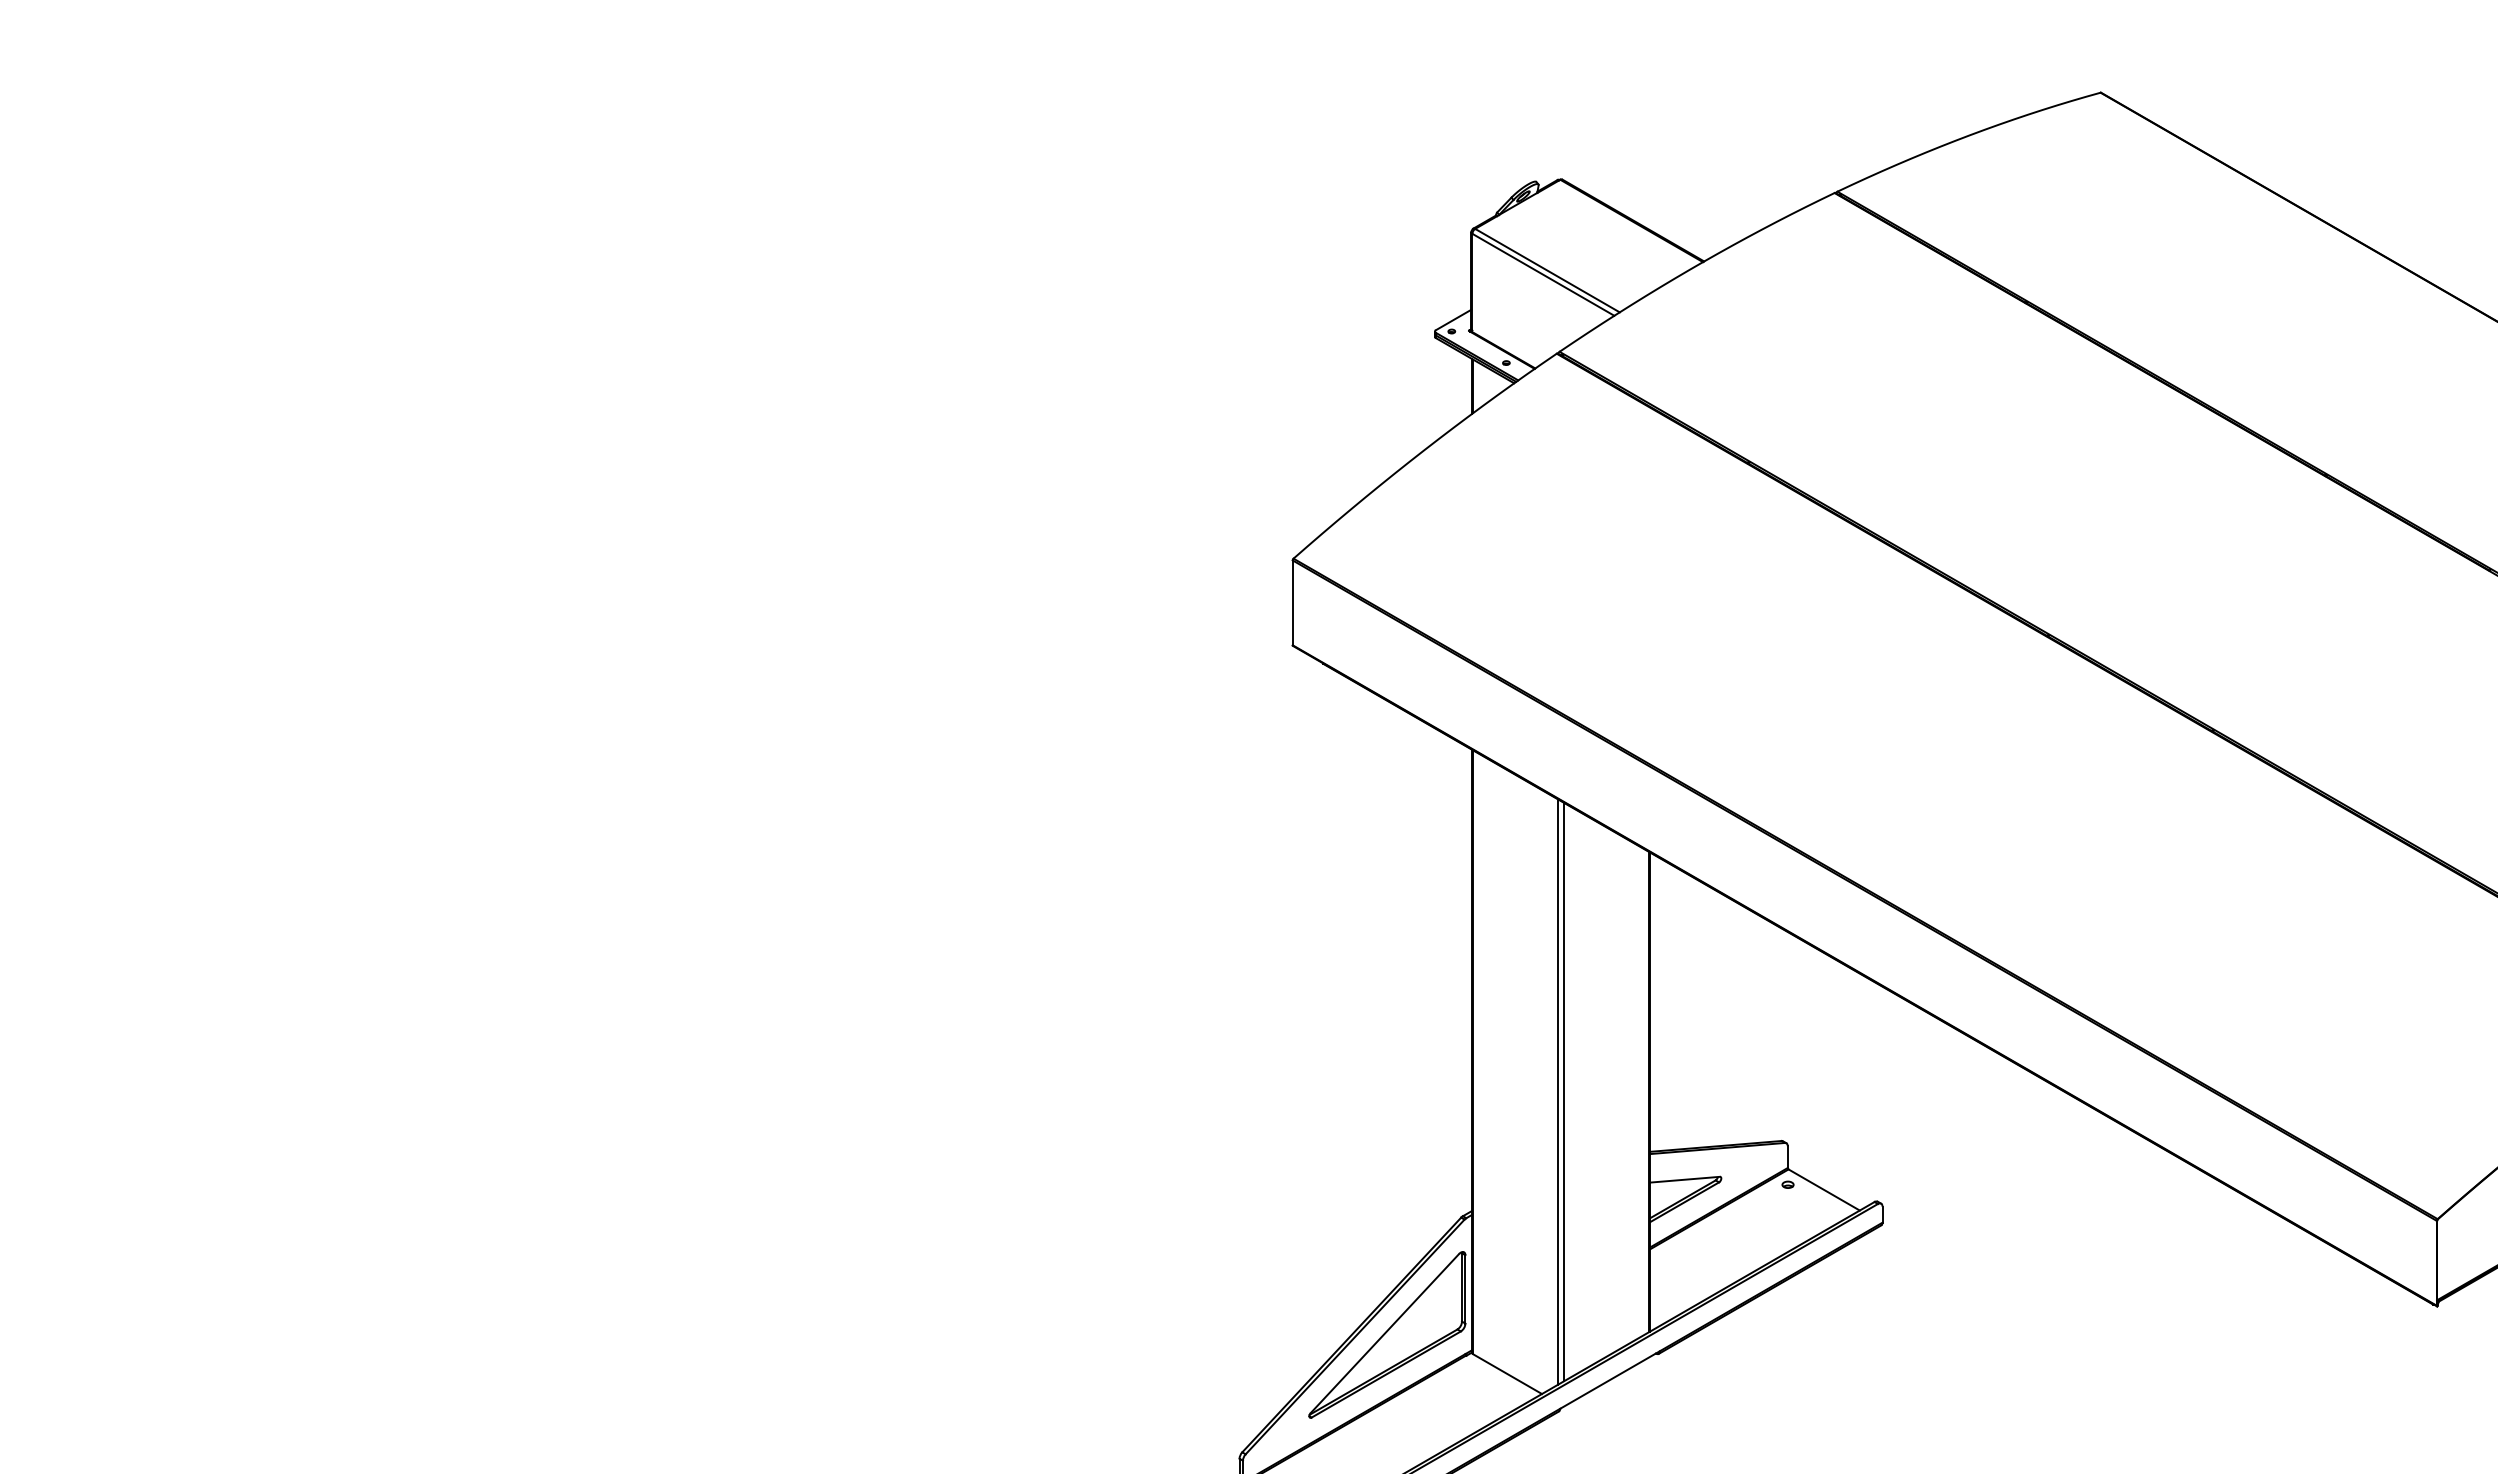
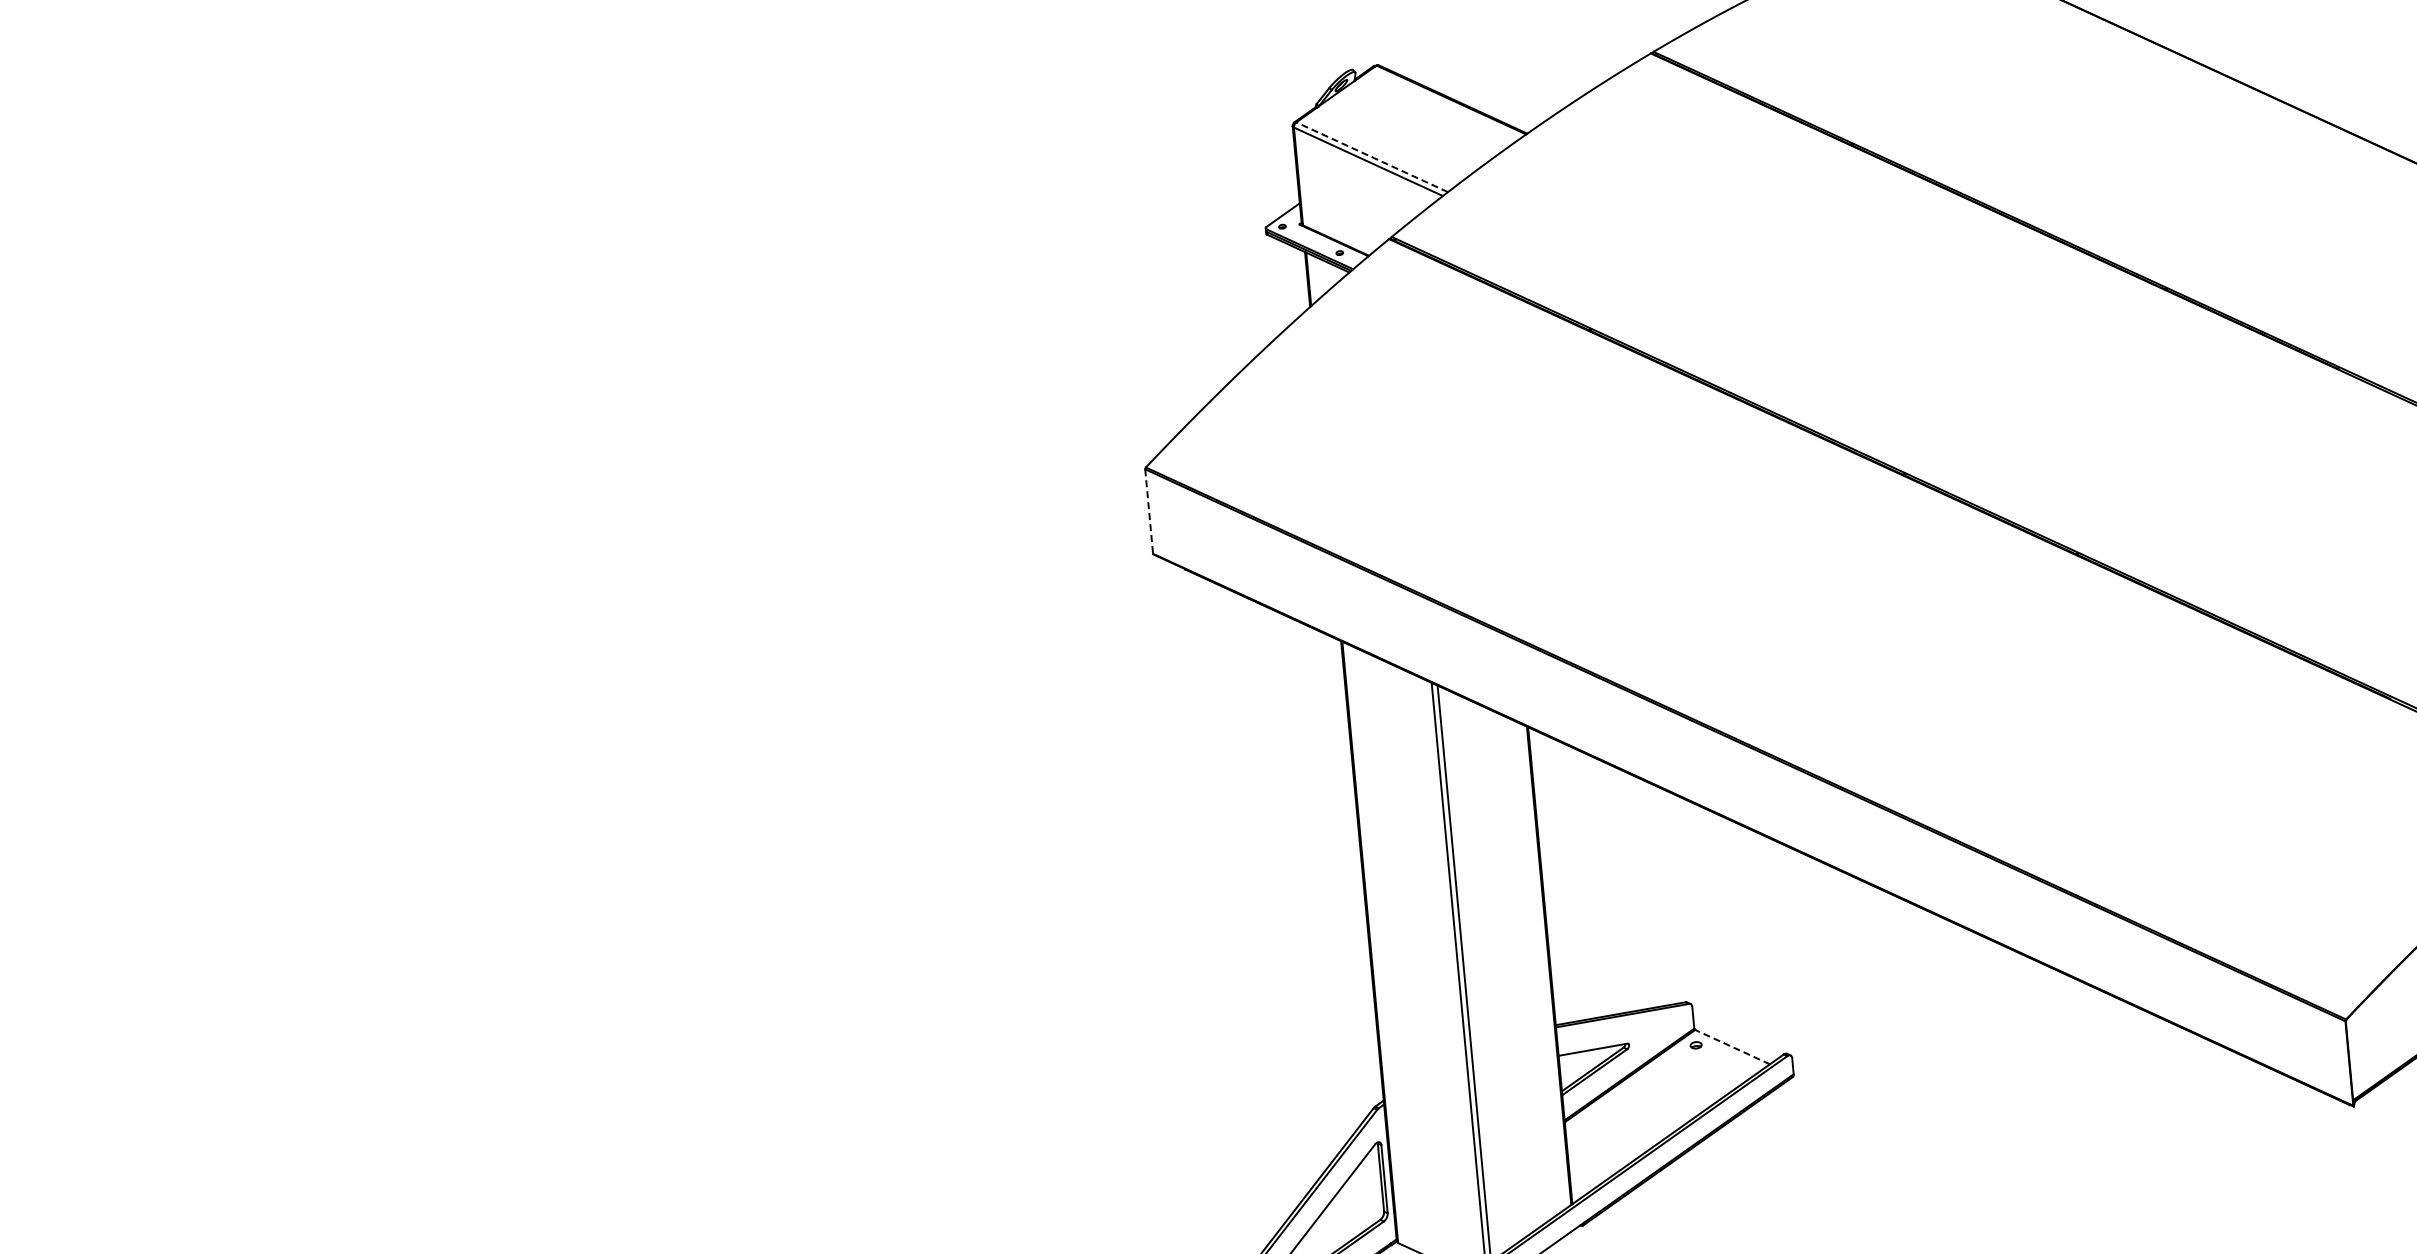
line: (1547, 270) -> (1372, 157), solid -> dashed
line: (1292, 603) -> (1149, 512), solid -> dashed
line: (1823, 1189) -> (1731, 1046), solid -> dashed

